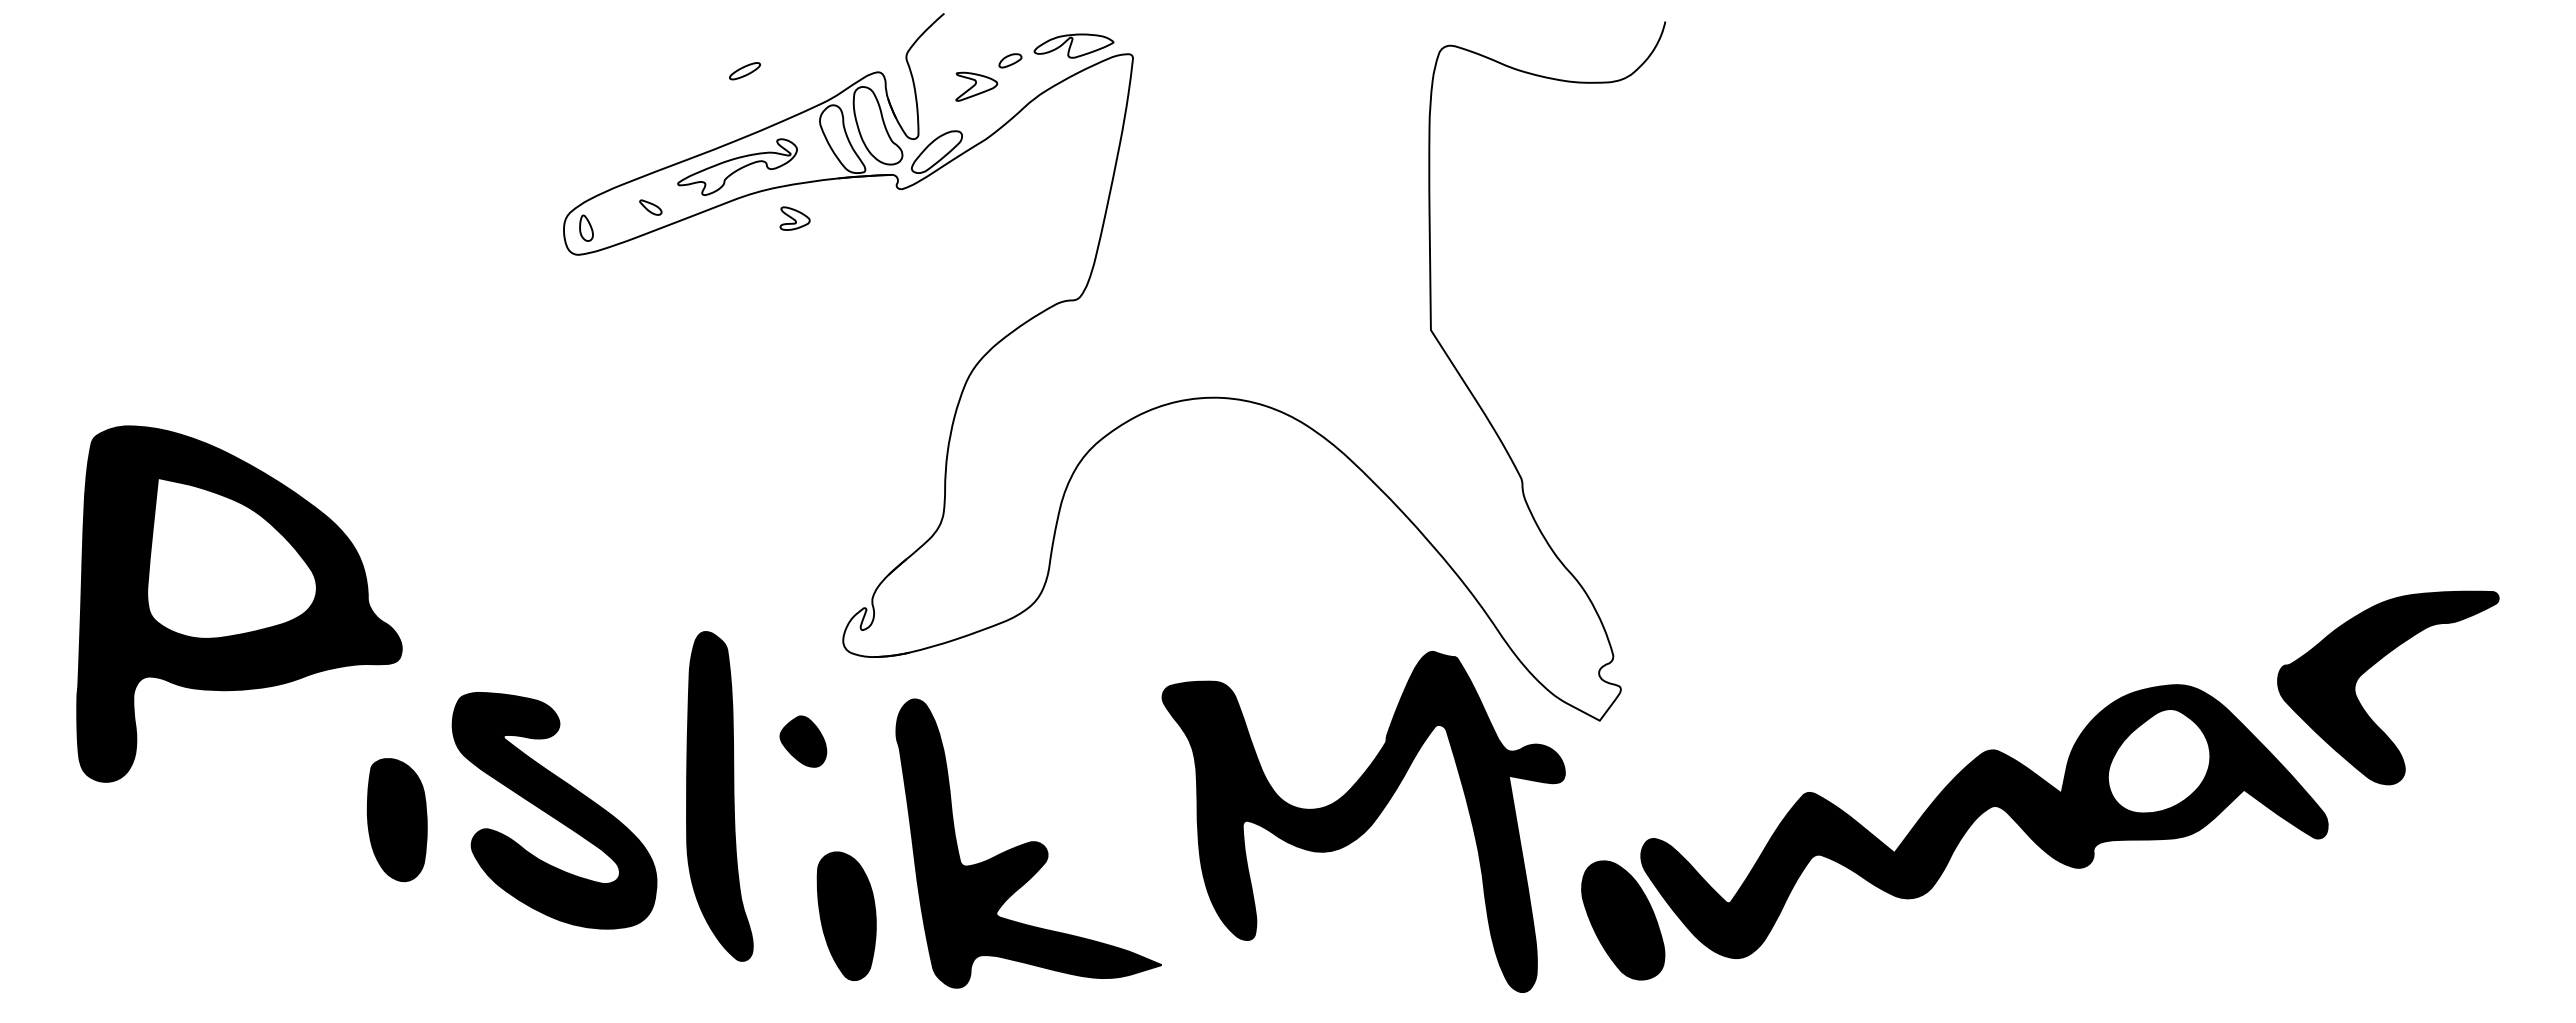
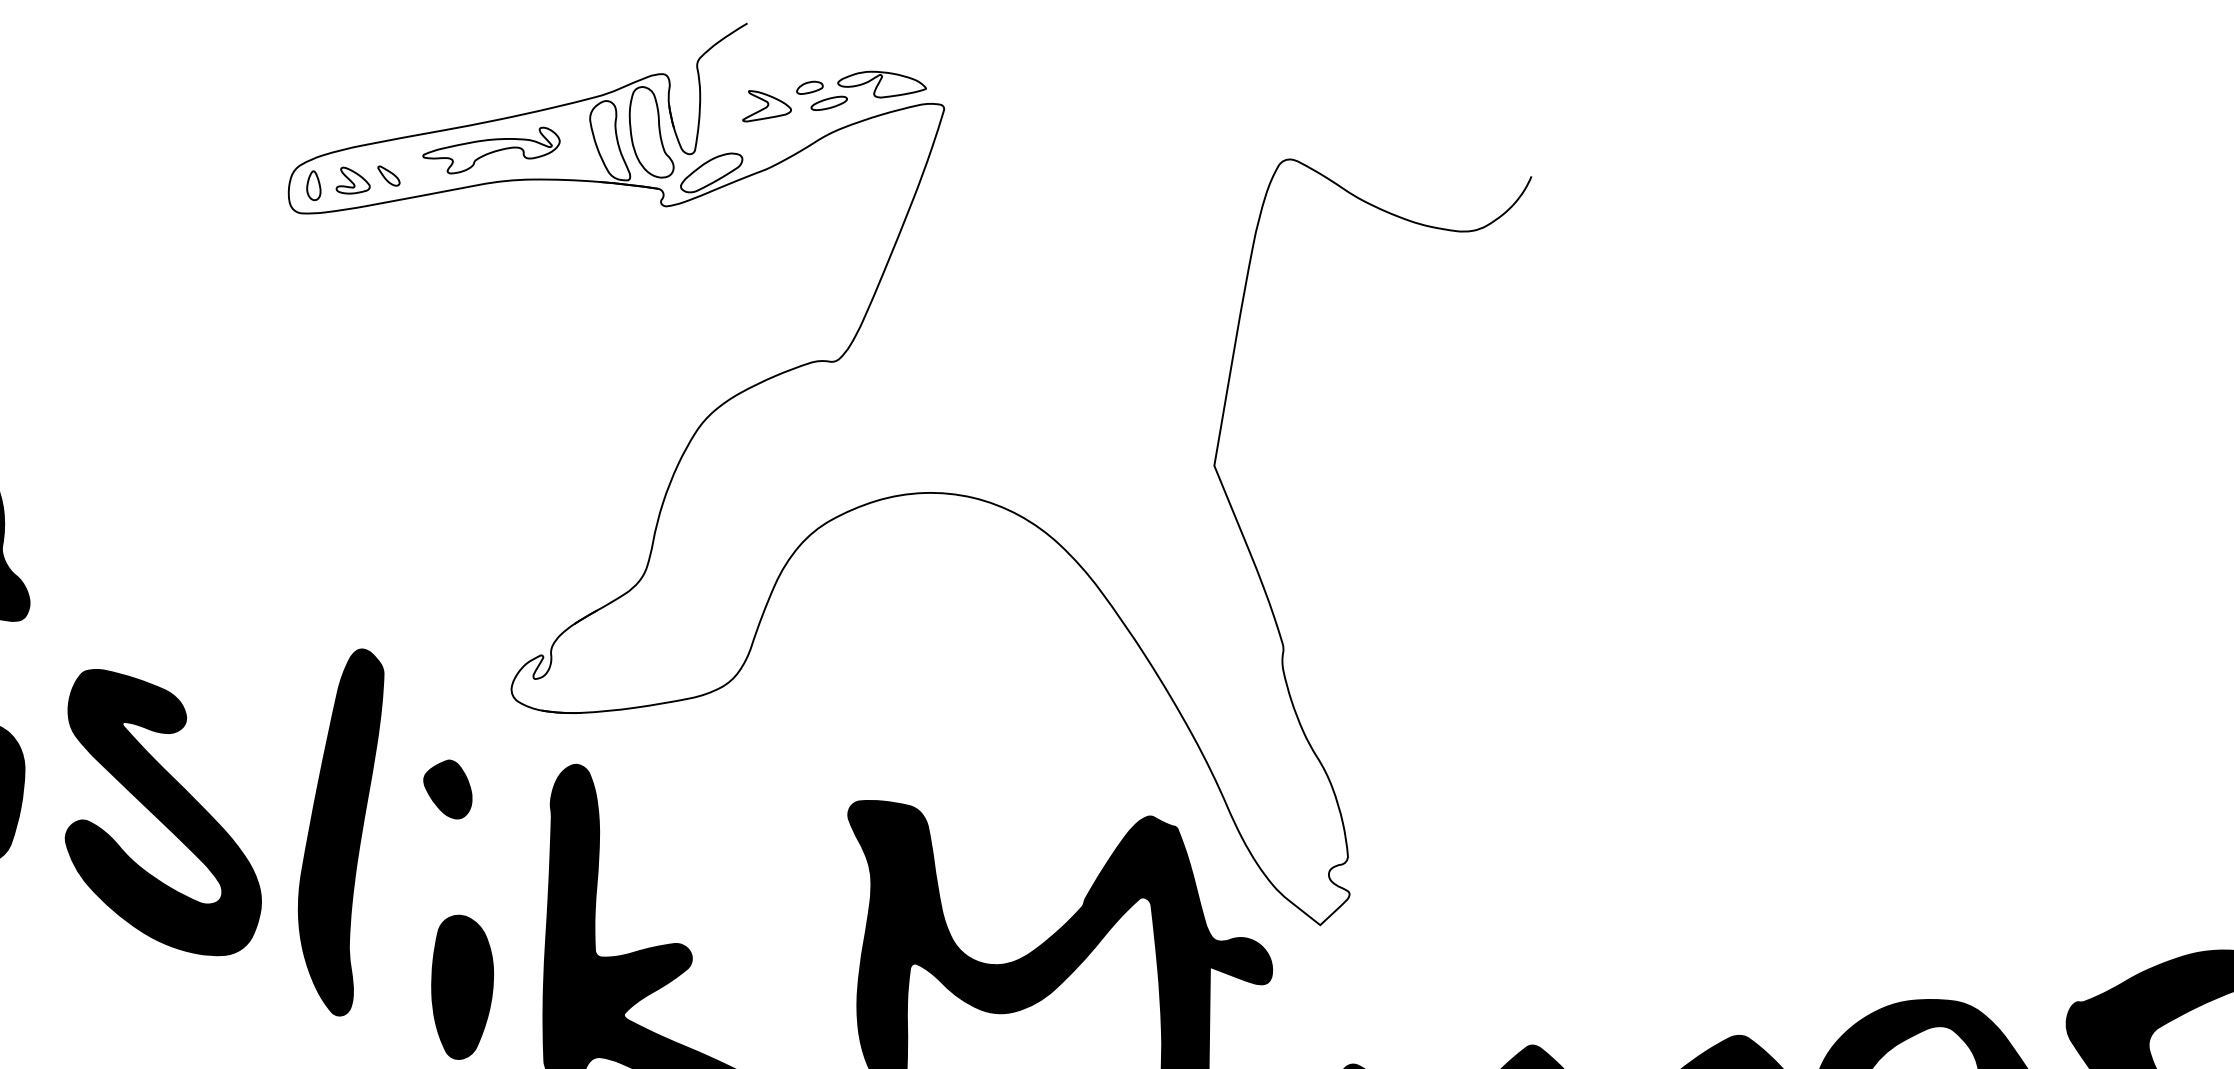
part: (744, 71) -> (828, 103), moved
part: (794, 218) -> (353, 182), moved

